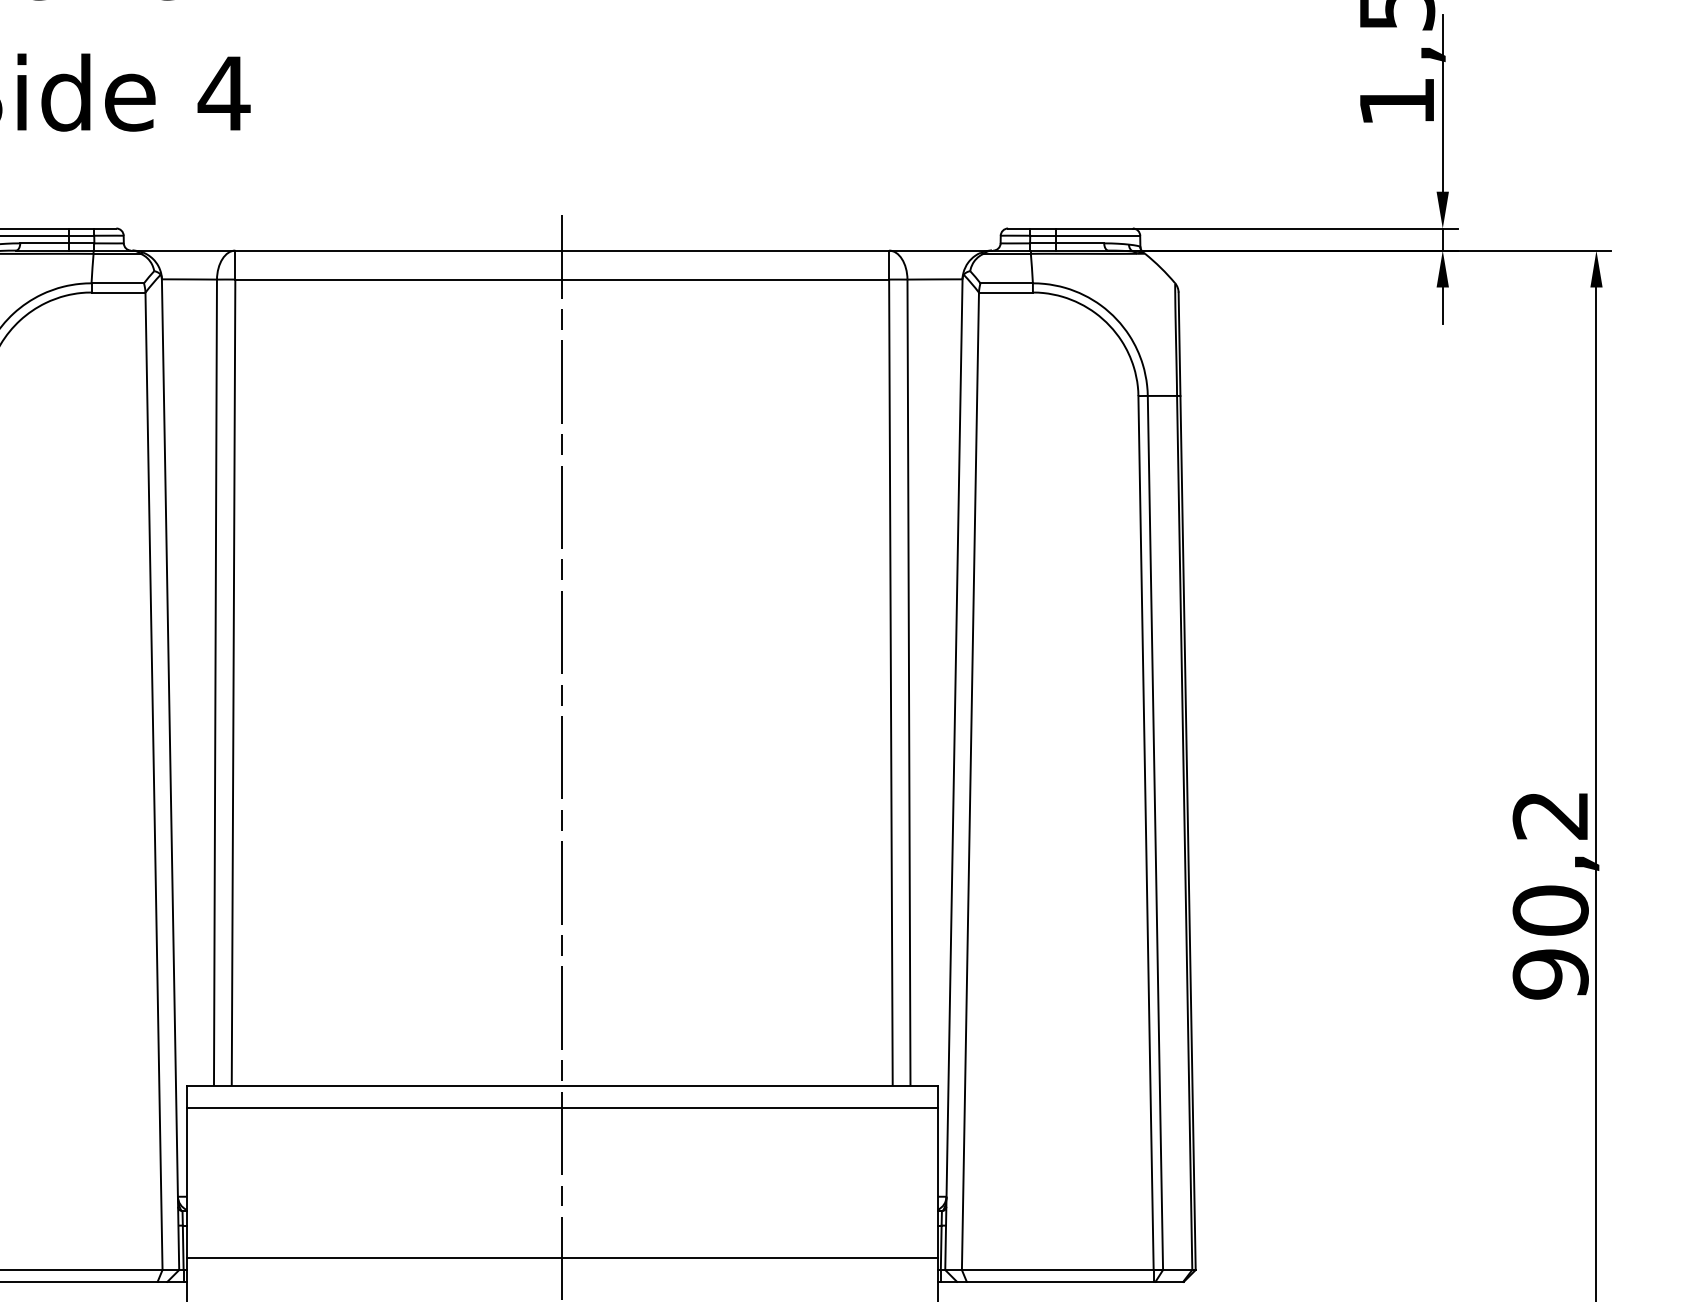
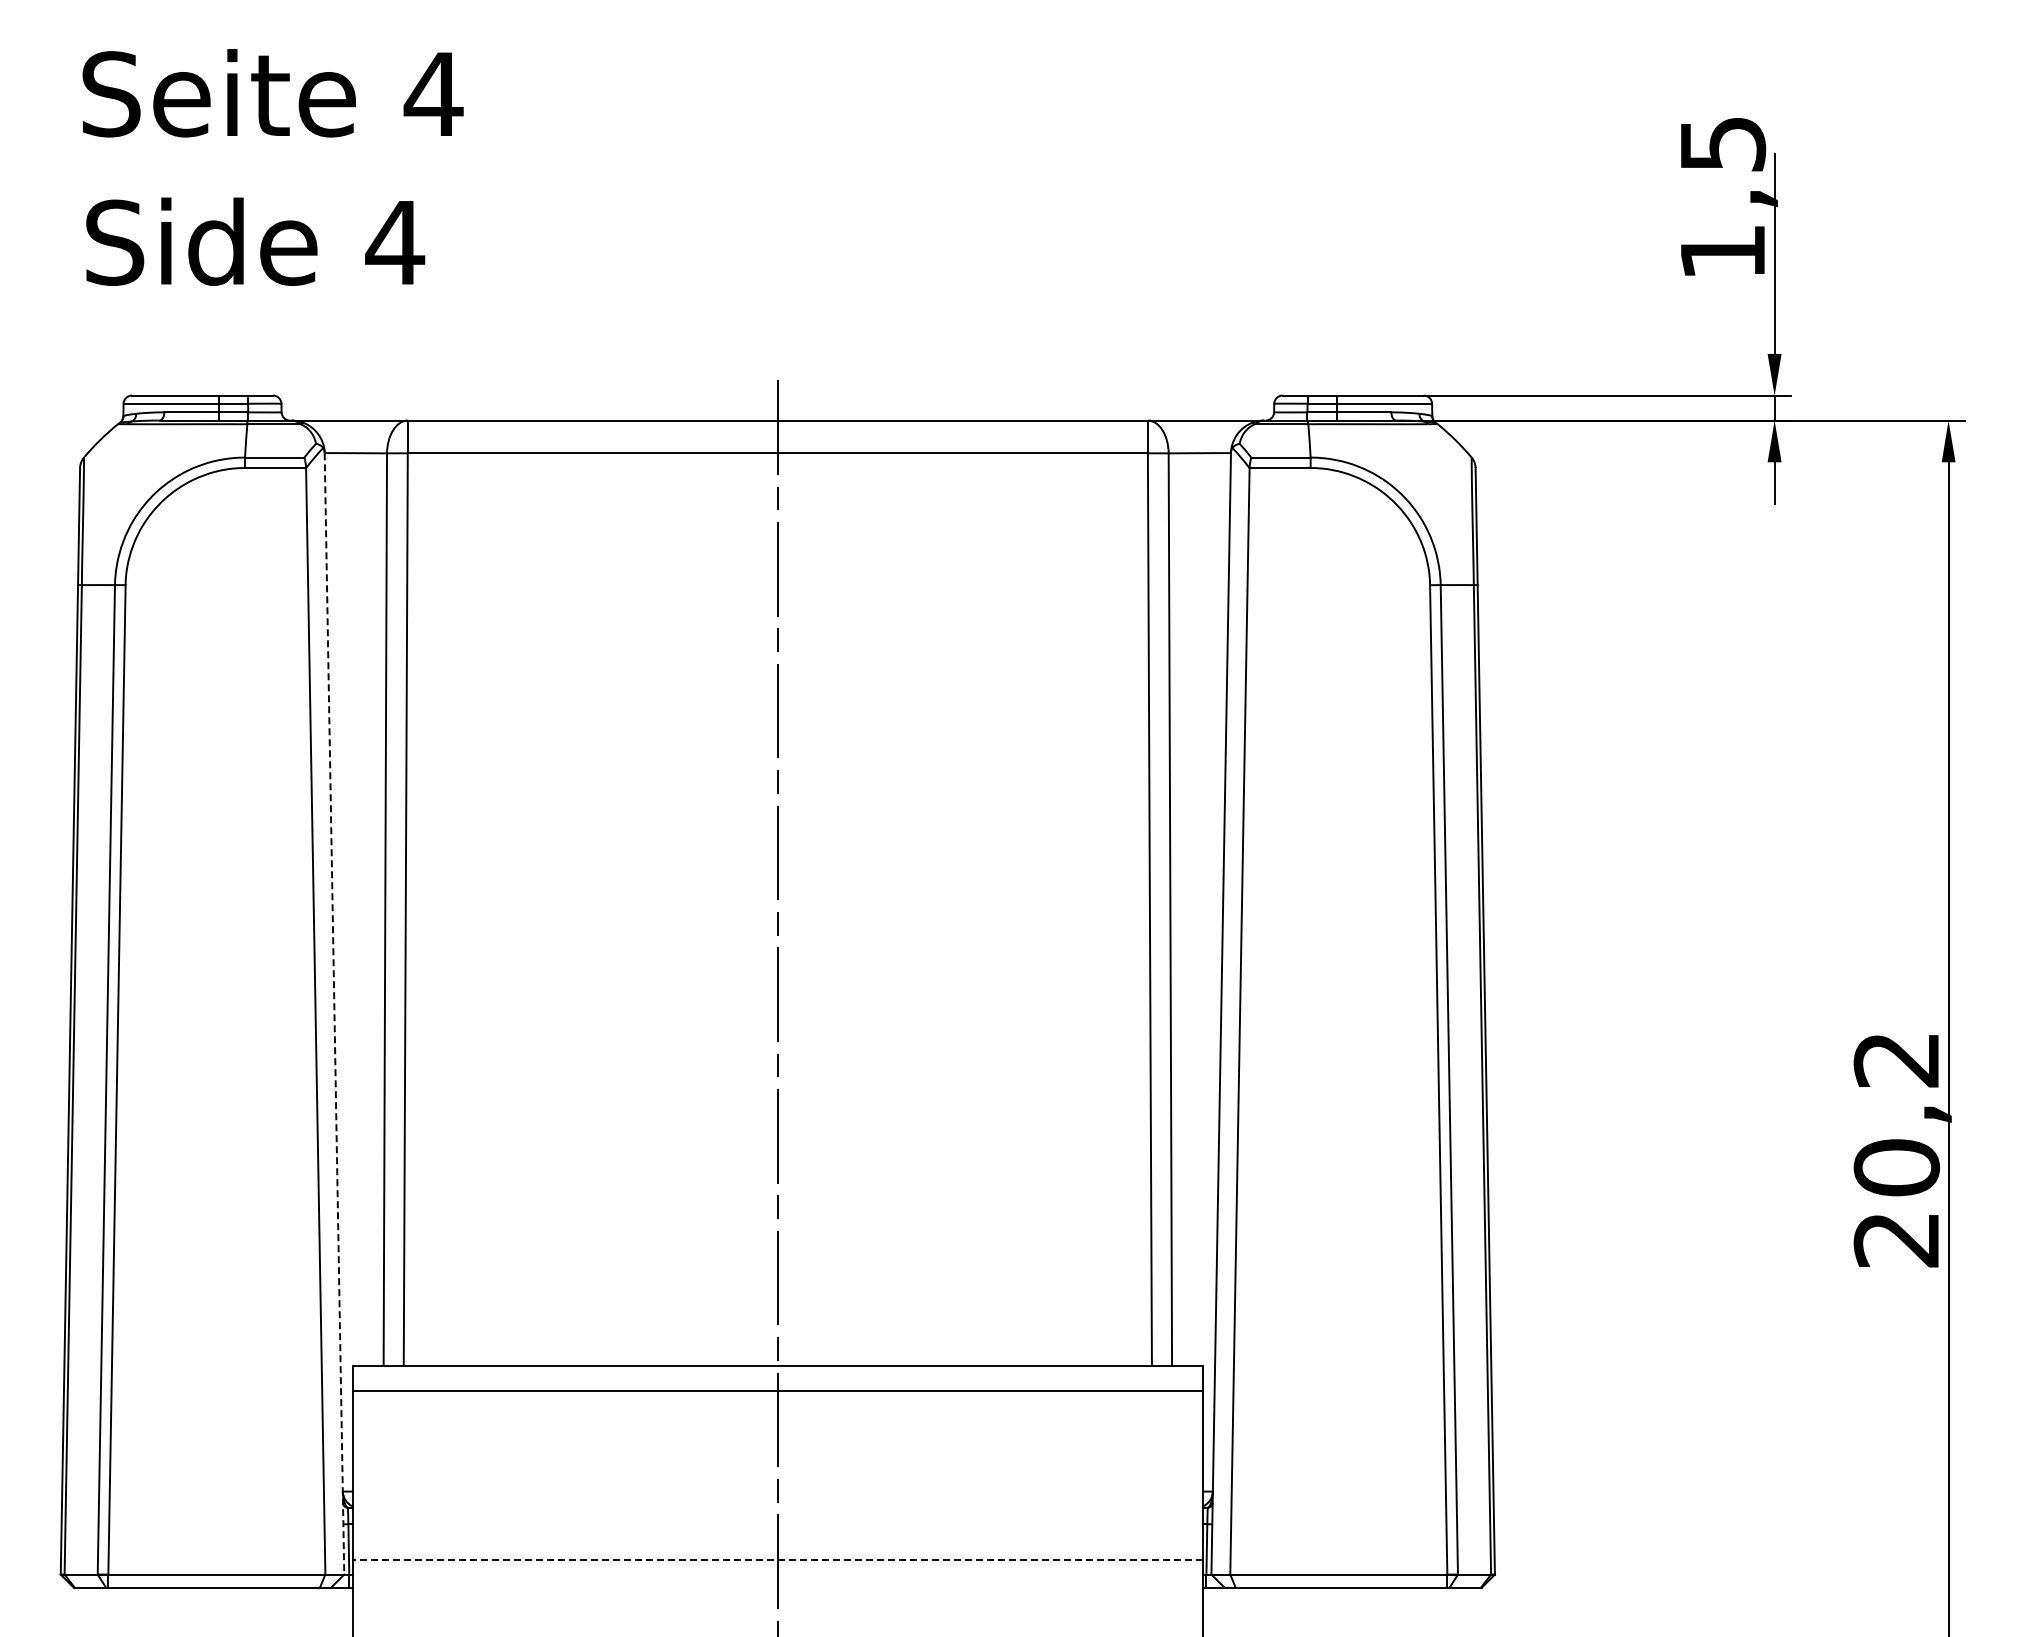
line: (170, 774) -> (334, 1013), solid -> dashed
text: (1550, 974) -> (1896, 1239), 90,2 -> 20,2
line: (561, 1257) -> (777, 1560), solid -> dashed

